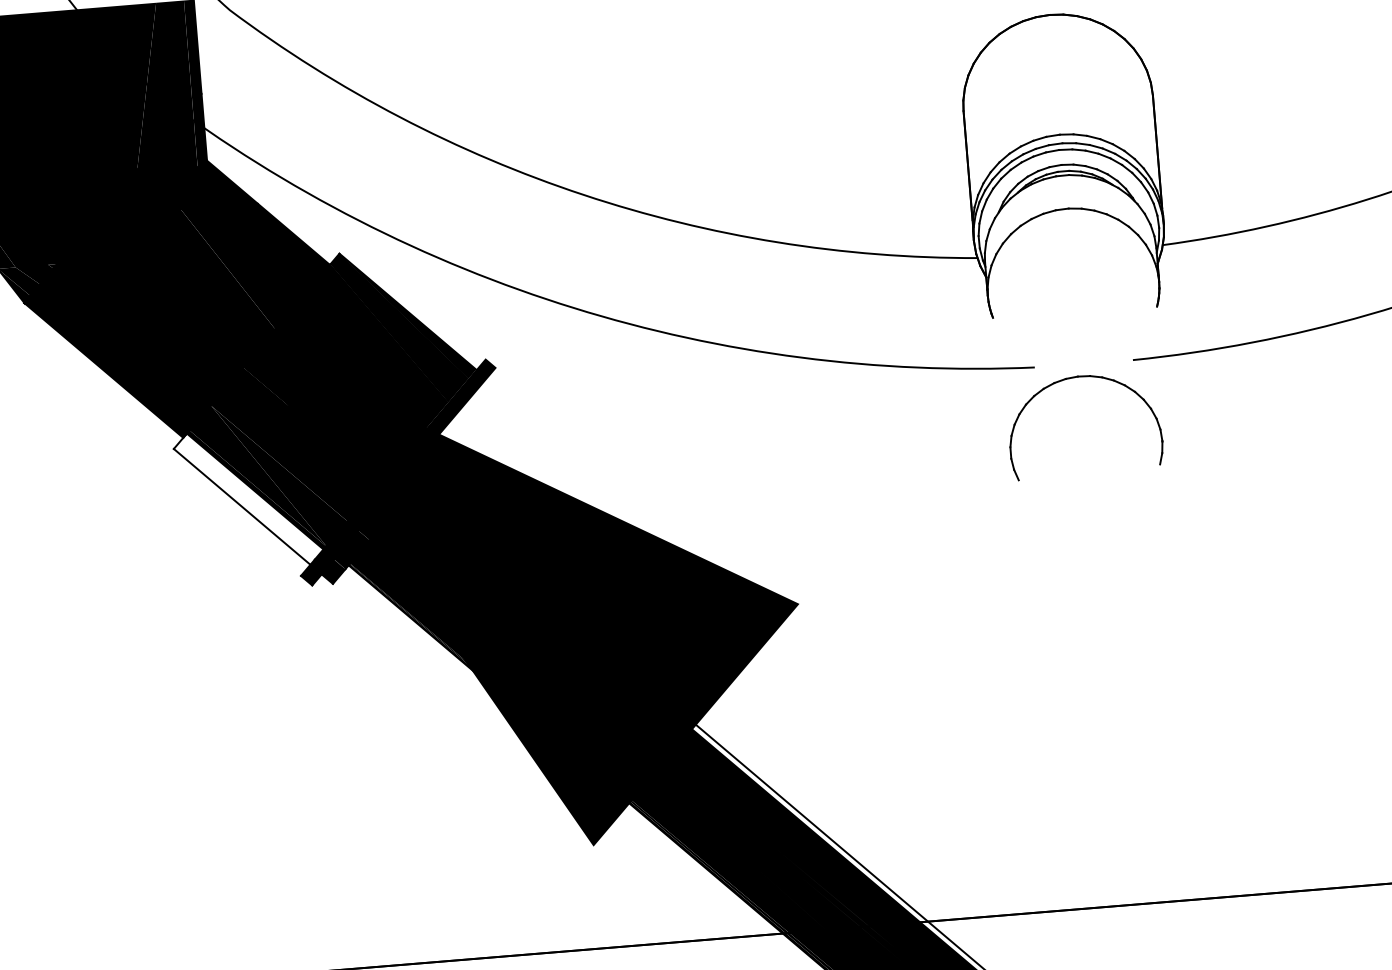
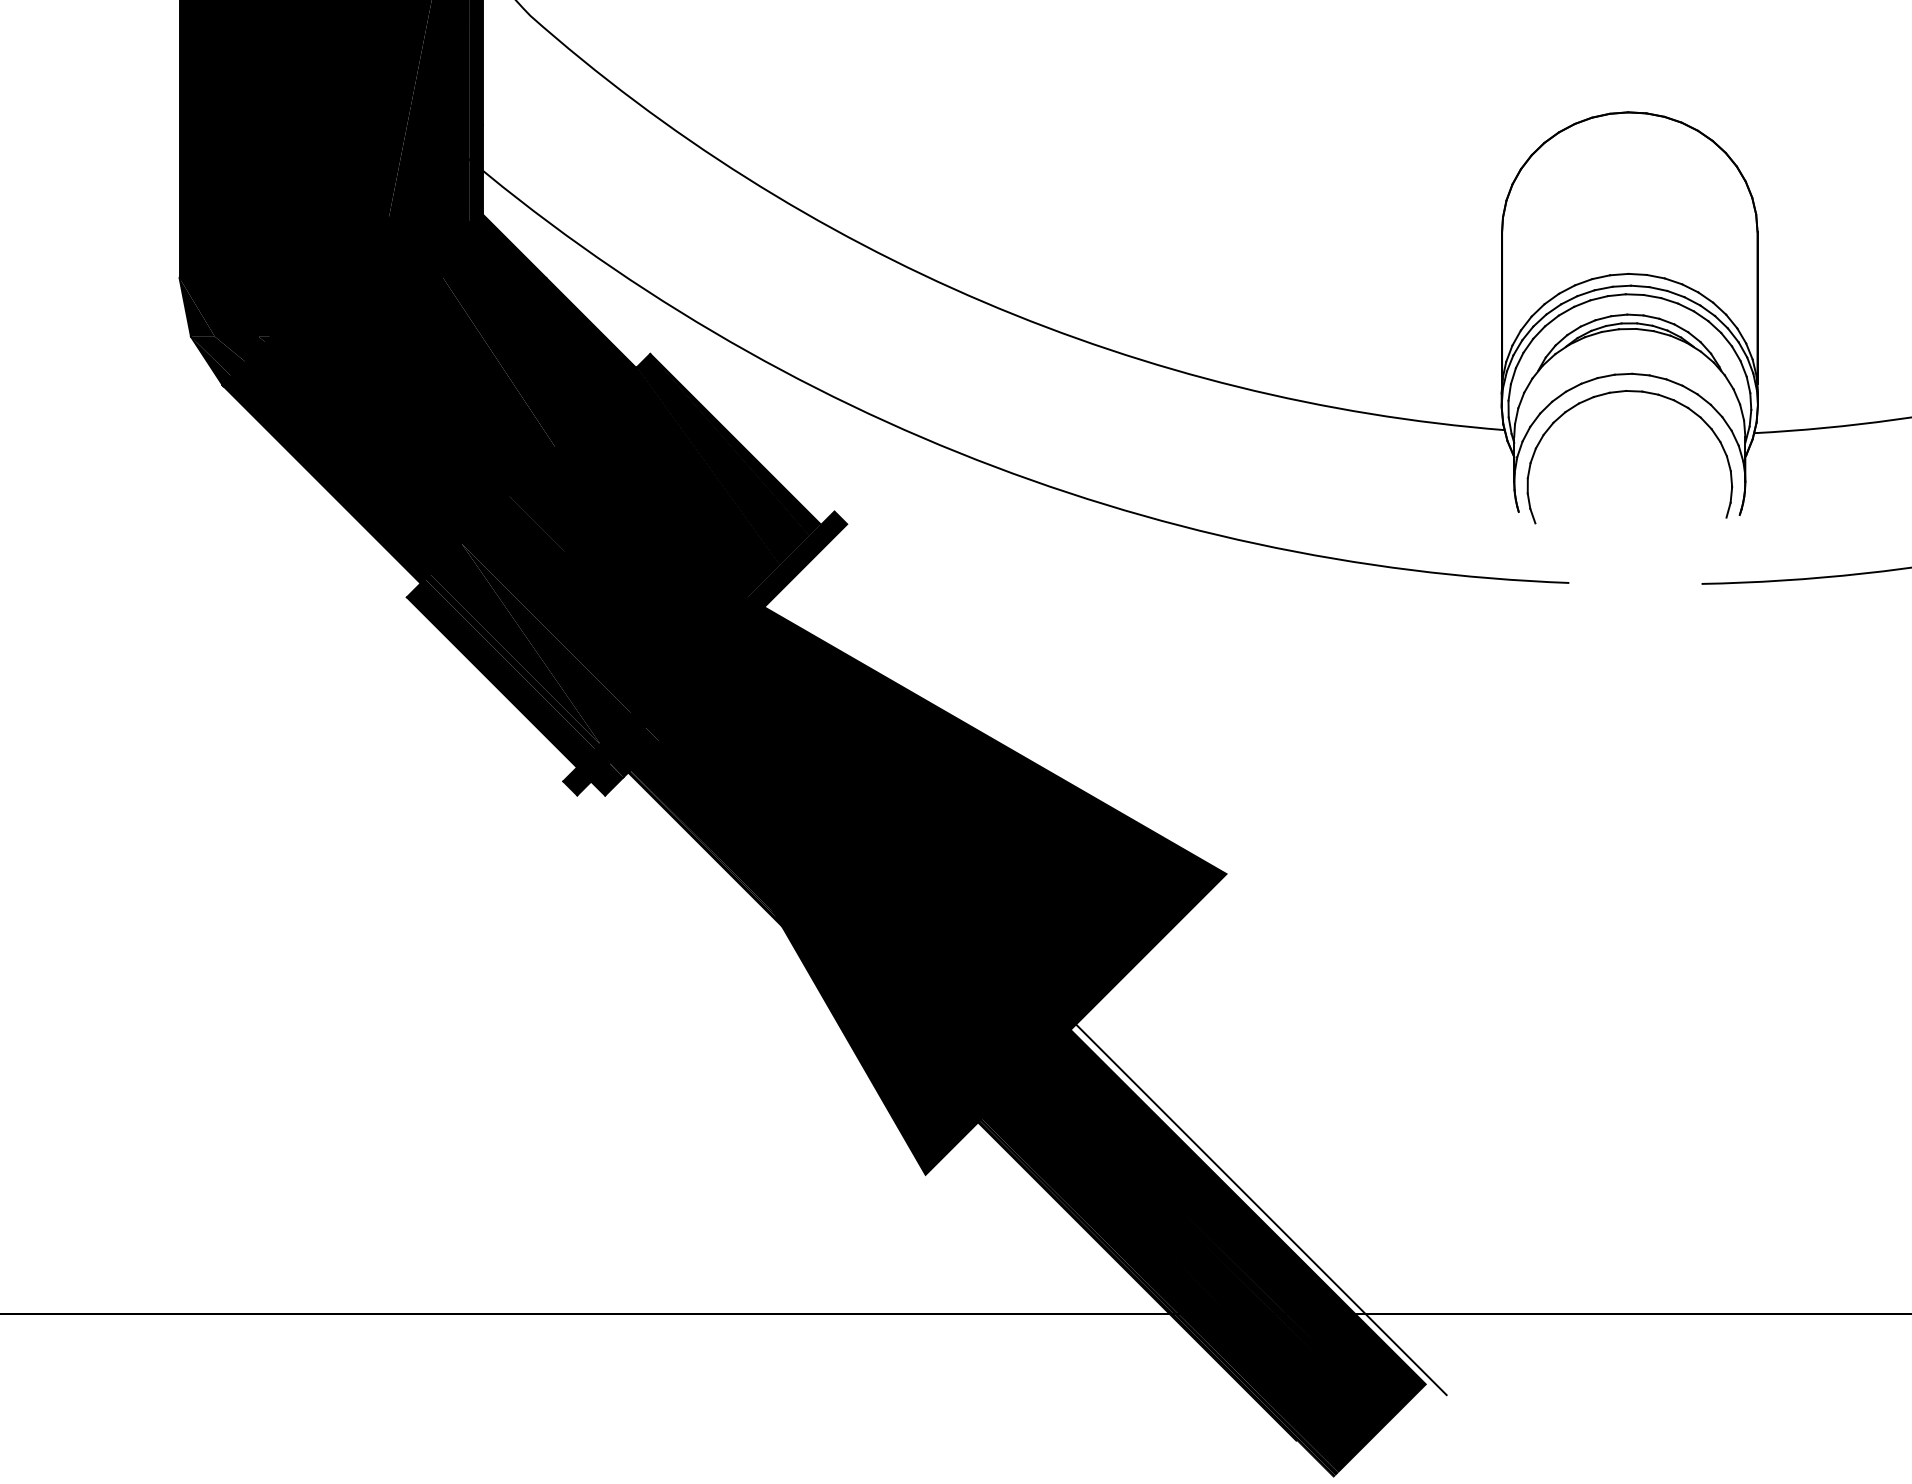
part: (1082, 377) -> (1631, 392), moved
fill: (247, 499) -> (500, 673), added

